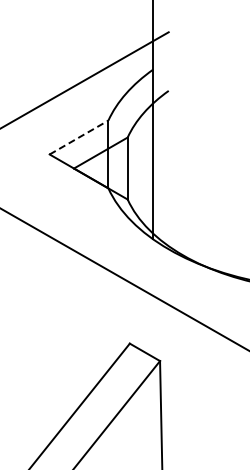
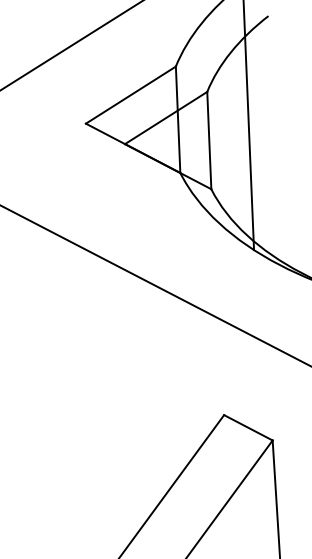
line: (79, 137) -> (131, 95), dashed -> solid

